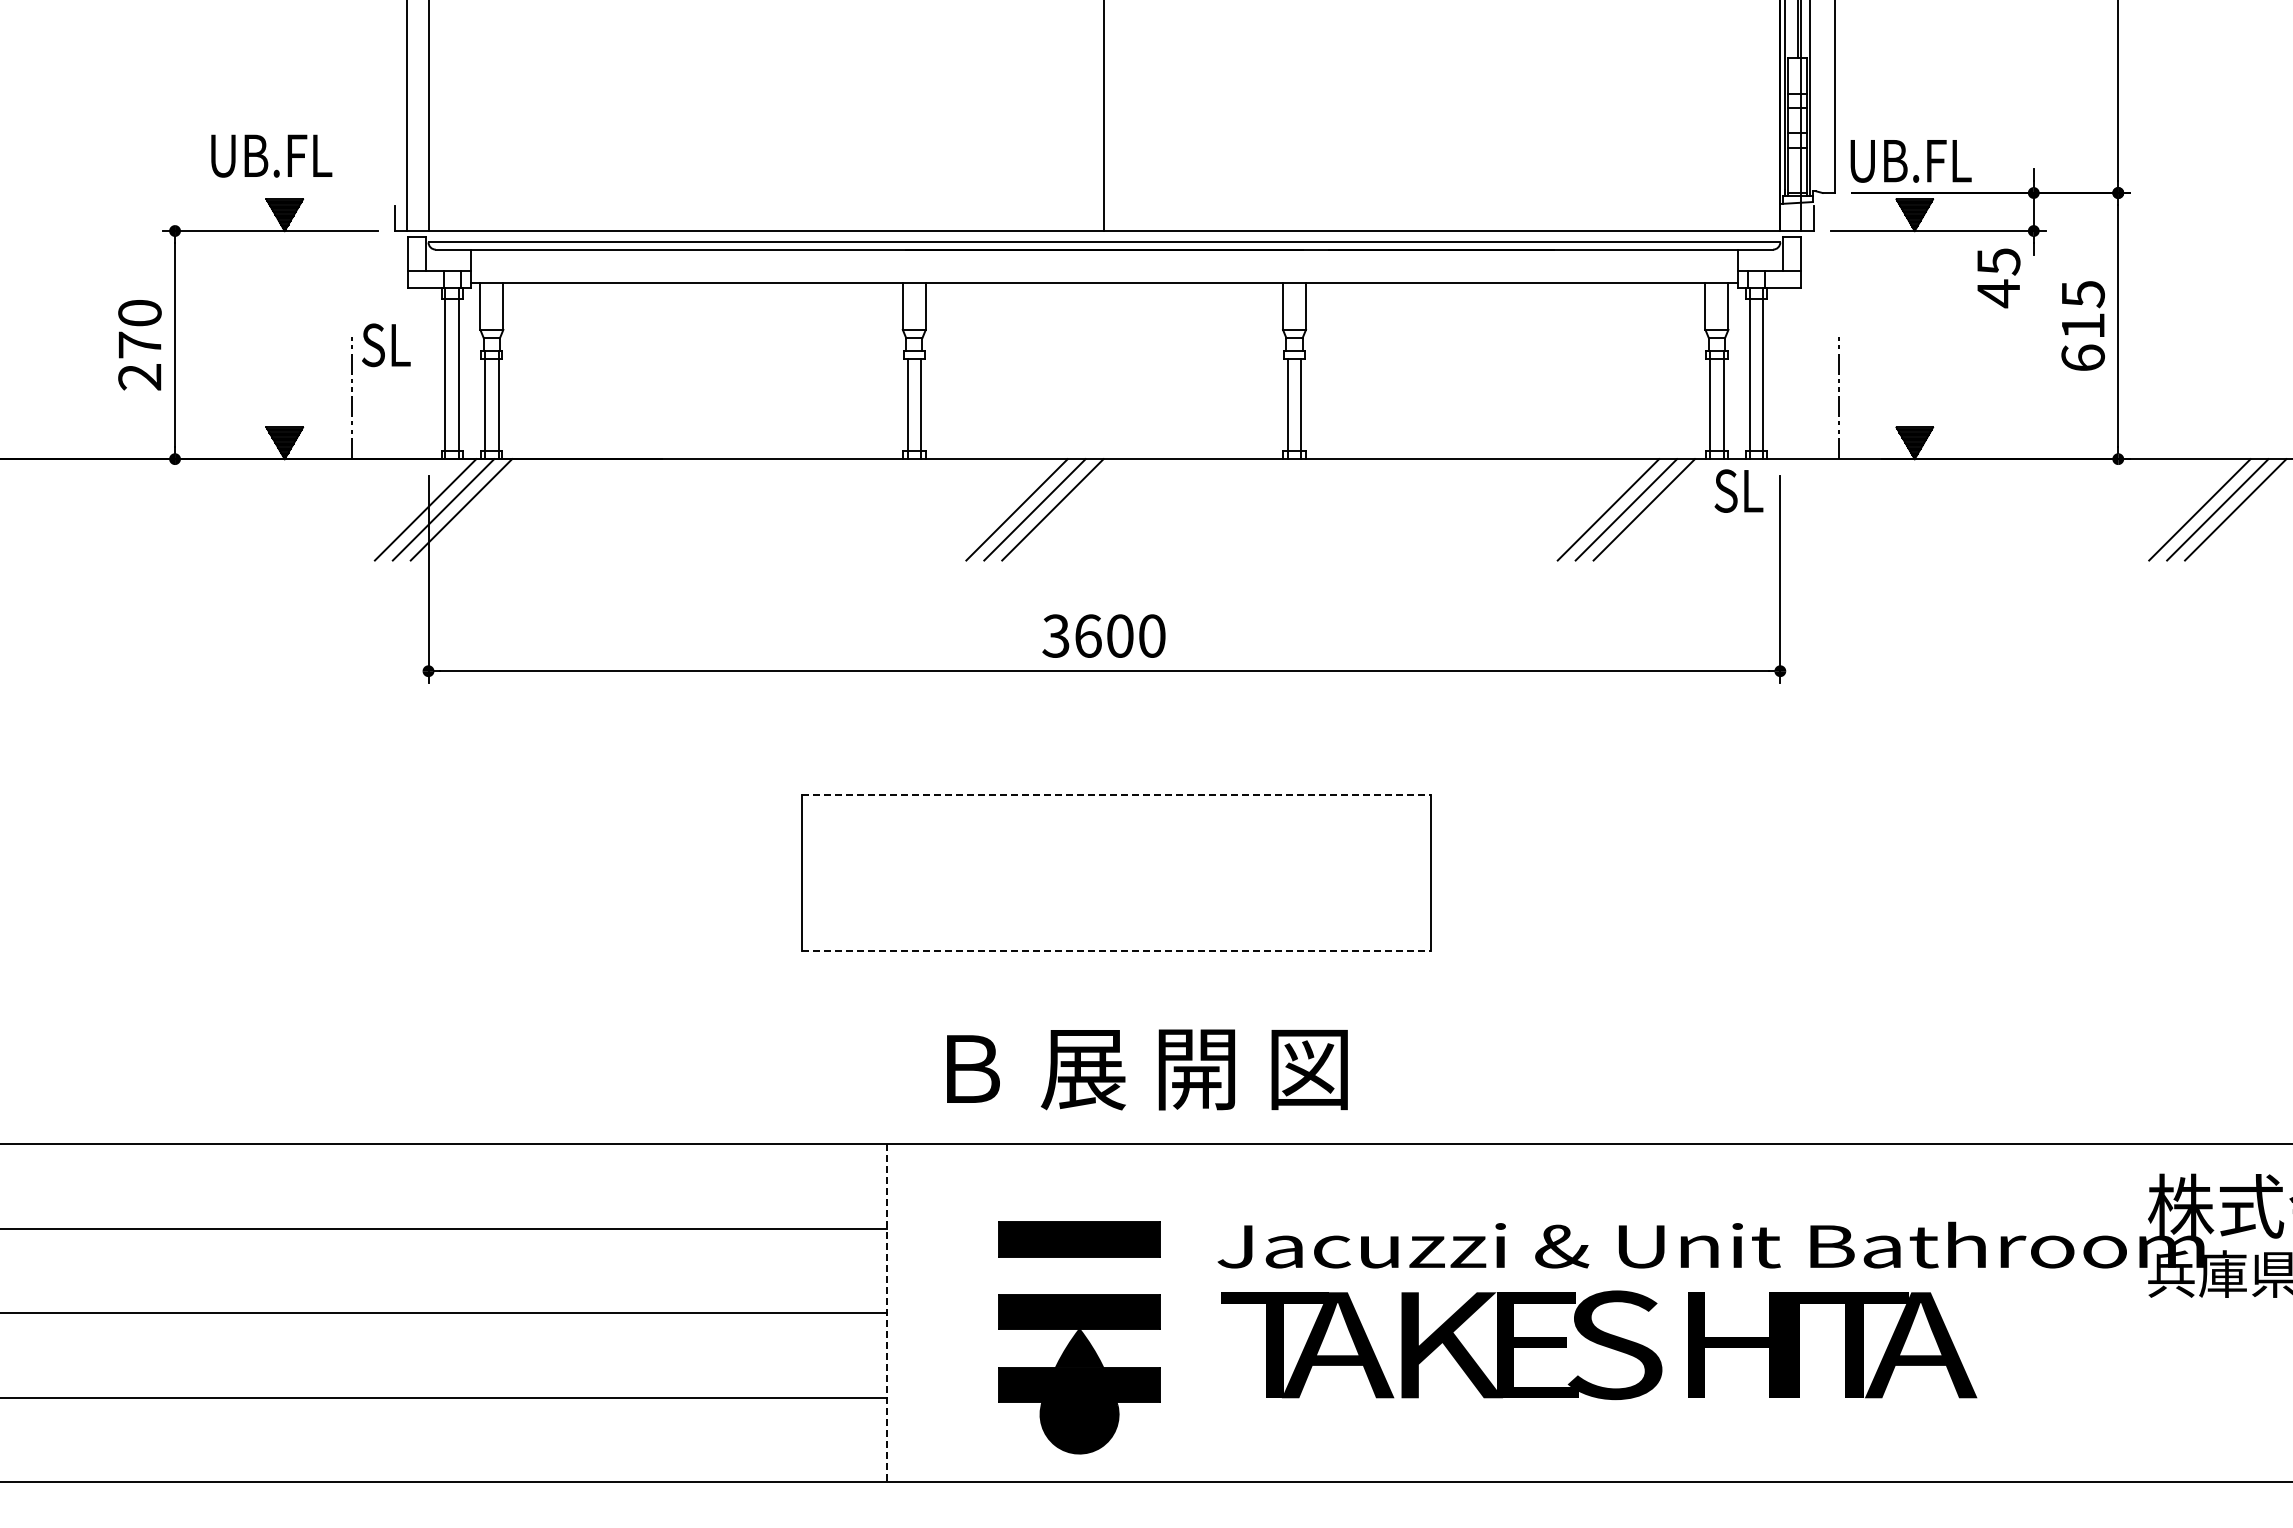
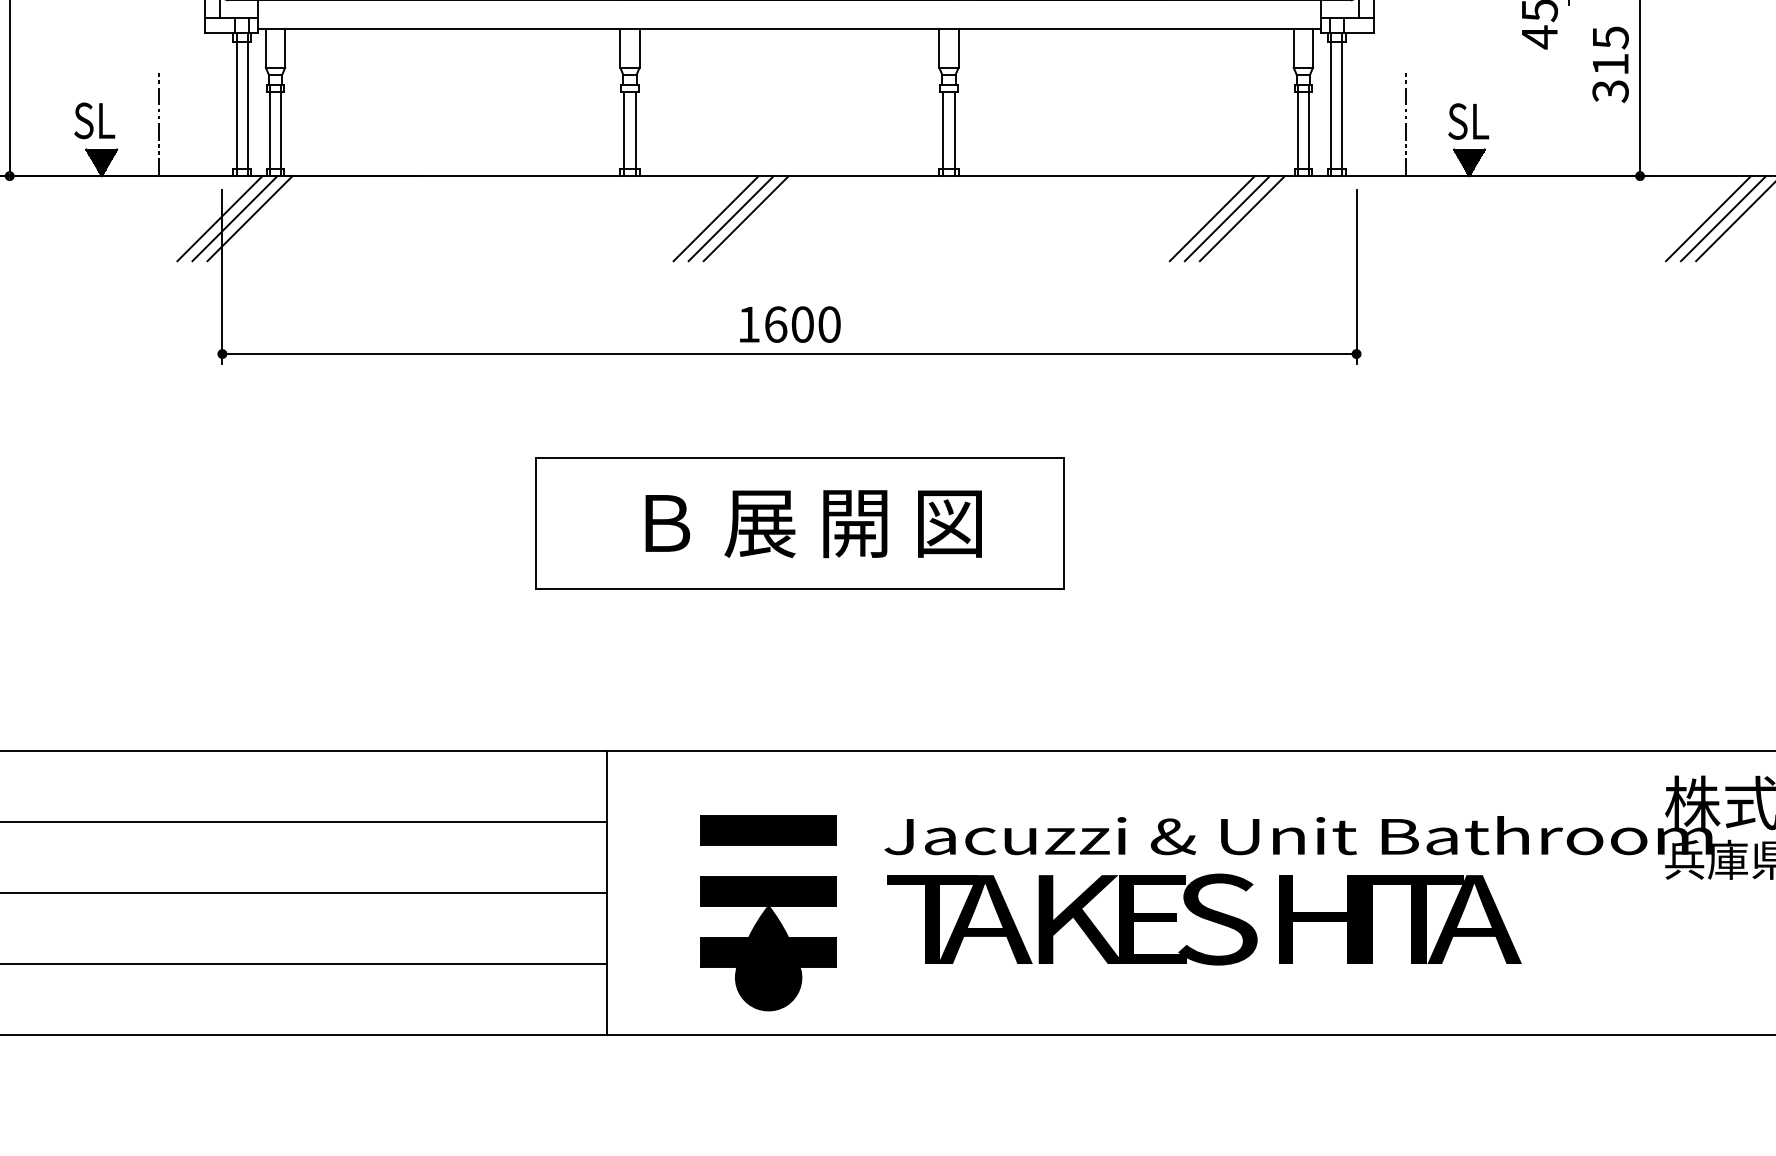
text: (386, 345) -> (94, 121), moved
text: (2083, 358) -> (1610, 91), 615 -> 315
text: (1738, 490) -> (1468, 121), moved
text: (1055, 635) -> (748, 324), 3600 -> 1600
line: (1116, 795) -> (799, 458), dashed -> solid
line: (1116, 950) -> (799, 588), dashed -> solid
text: (1147, 1069) -> (813, 523), moved
line: (887, 1313) -> (607, 892), dashed -> solid

